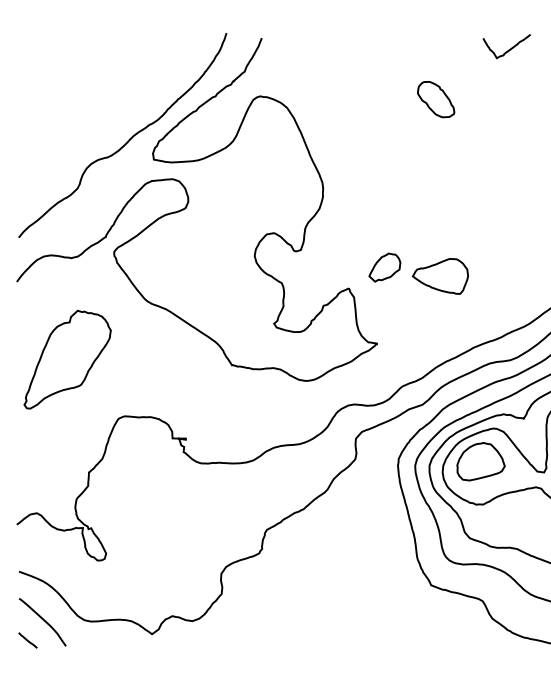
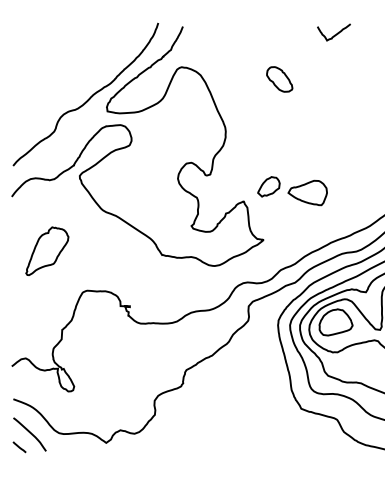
curve: (507, 49) -> (334, 34), moved
part: (435, 99) -> (279, 79), moved
part: (67, 360) -> (47, 251), size x0.7

